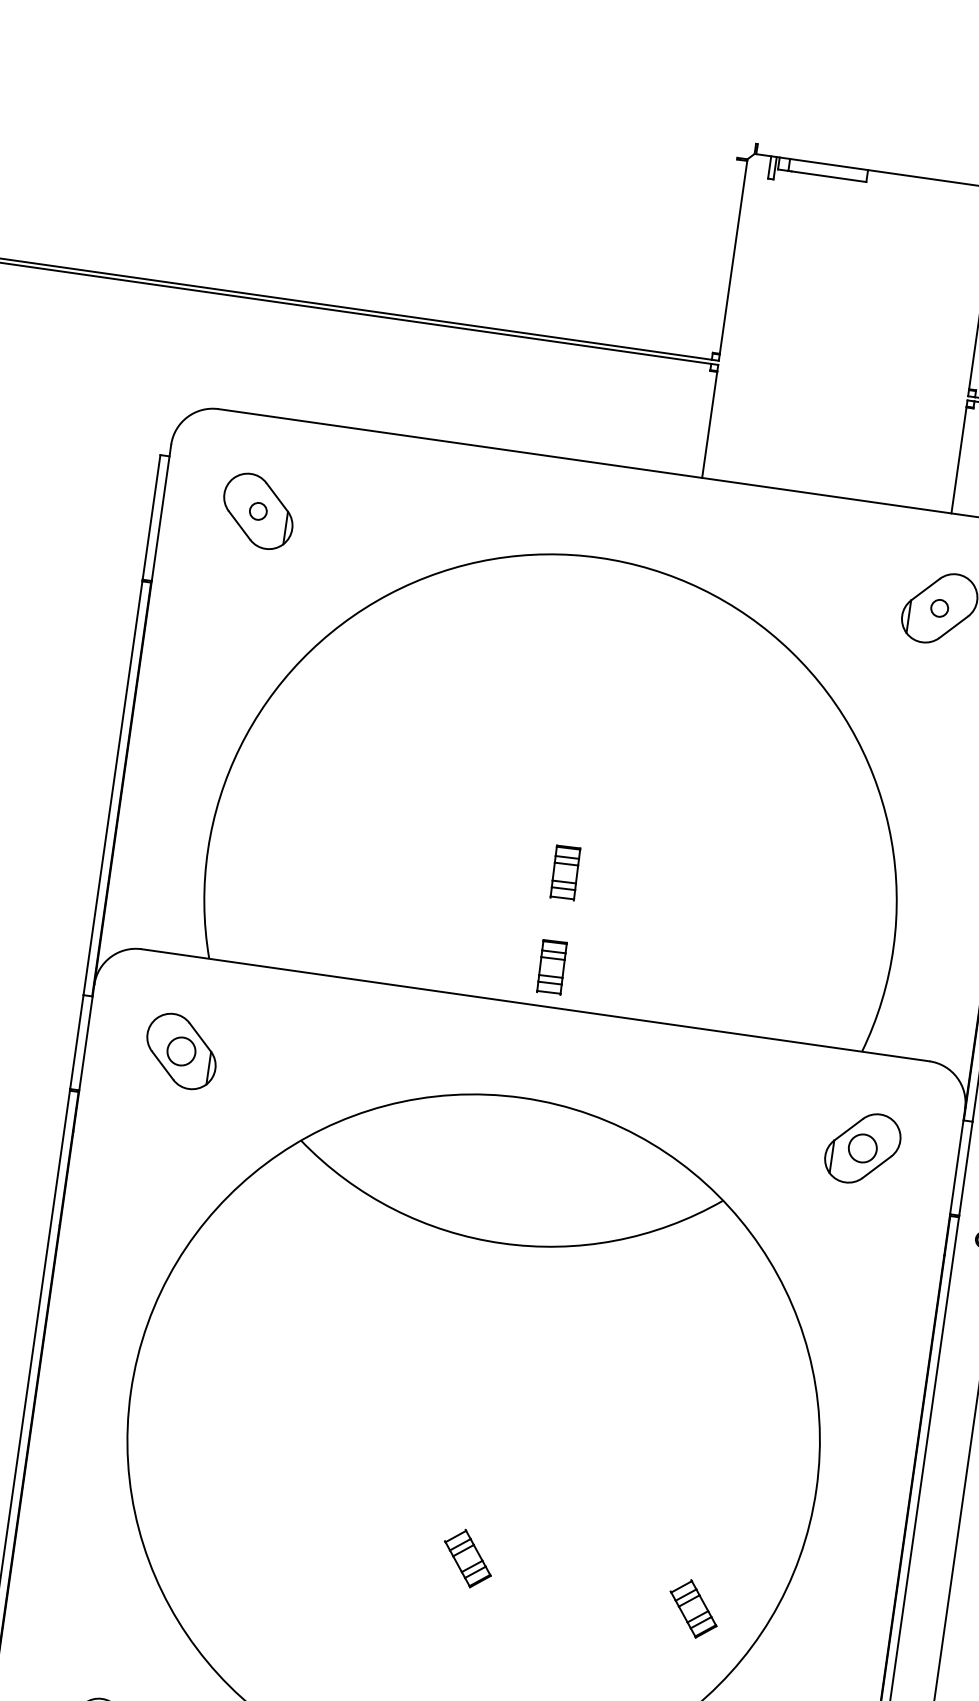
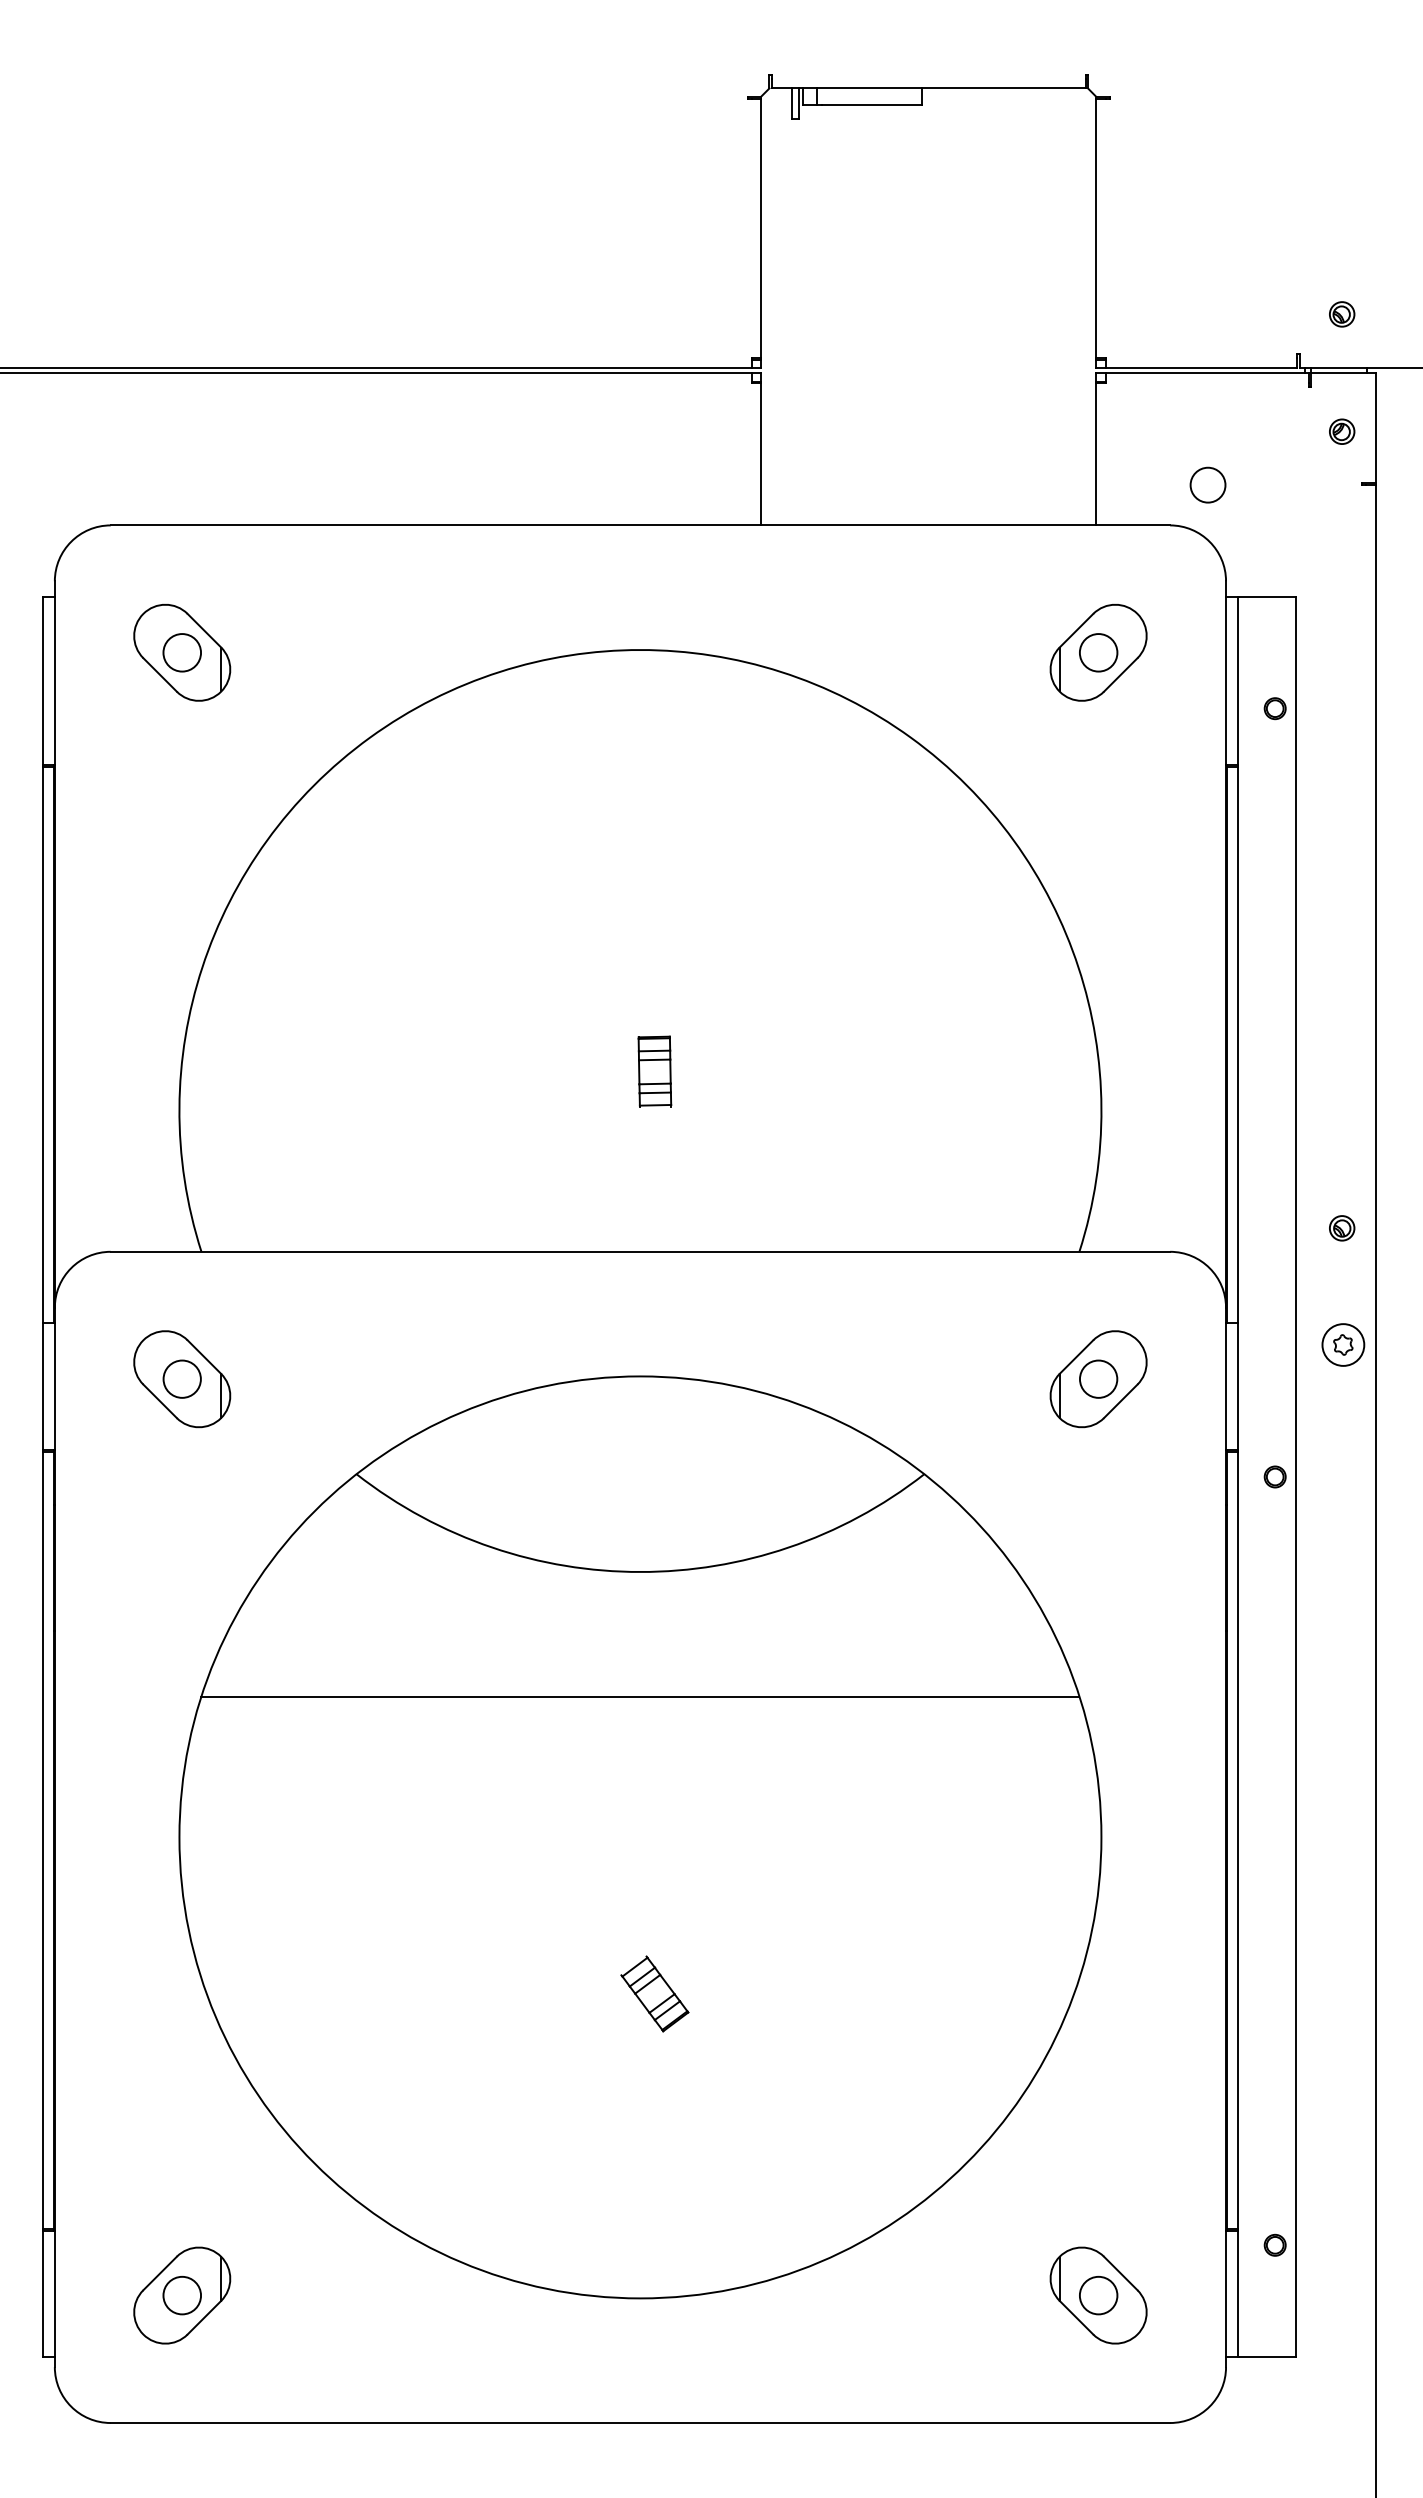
circle: (258, 511) -> (182, 652), size x1.67
circle: (939, 608) -> (1098, 652), size x1.67
part: (551, 967) -> (654, 1198), removed
line: (488, 1335) -> (640, 1696), added
part: (693, 1608) -> (961, 2017), removed

